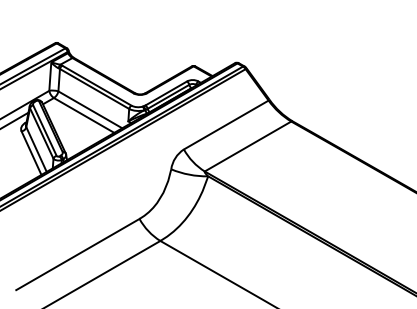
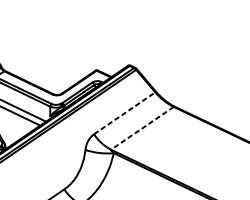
line: (226, 125) -> (124, 113), solid -> dashed
line: (248, 146) -> (142, 128), solid -> dashed

